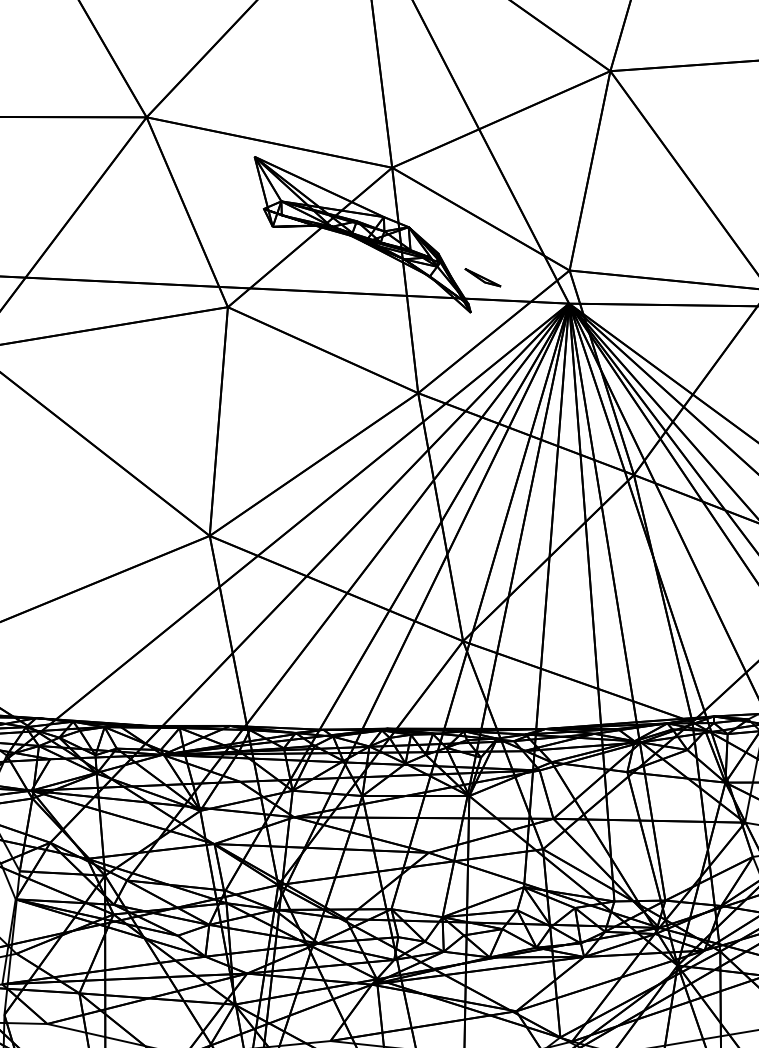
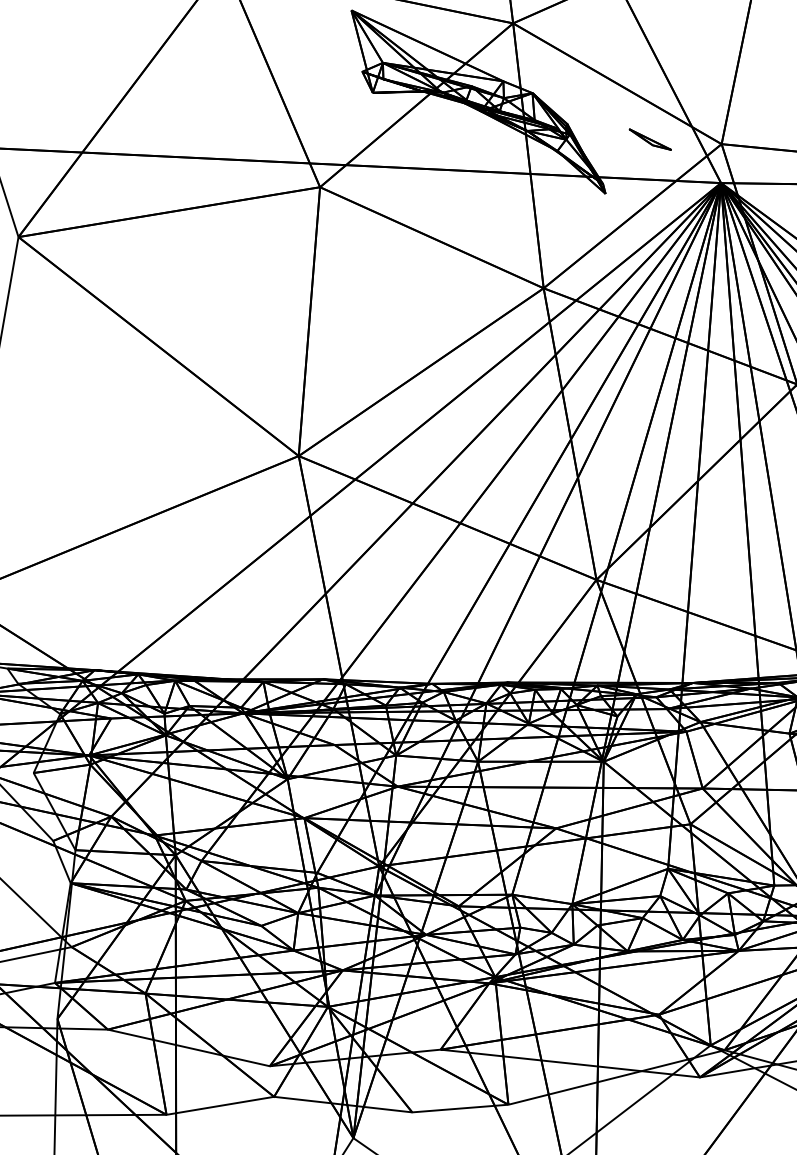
part: (482, 277) -> (649, 139), moved

